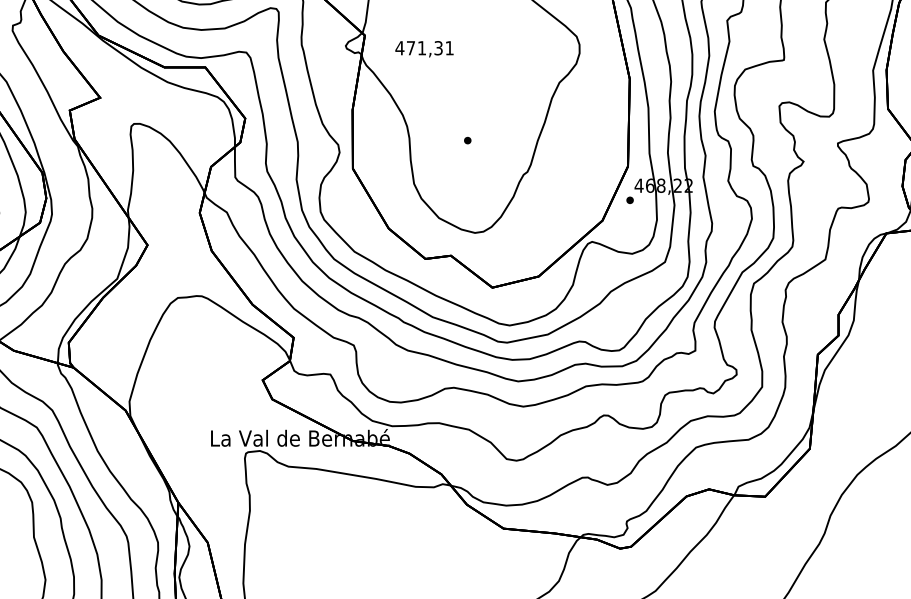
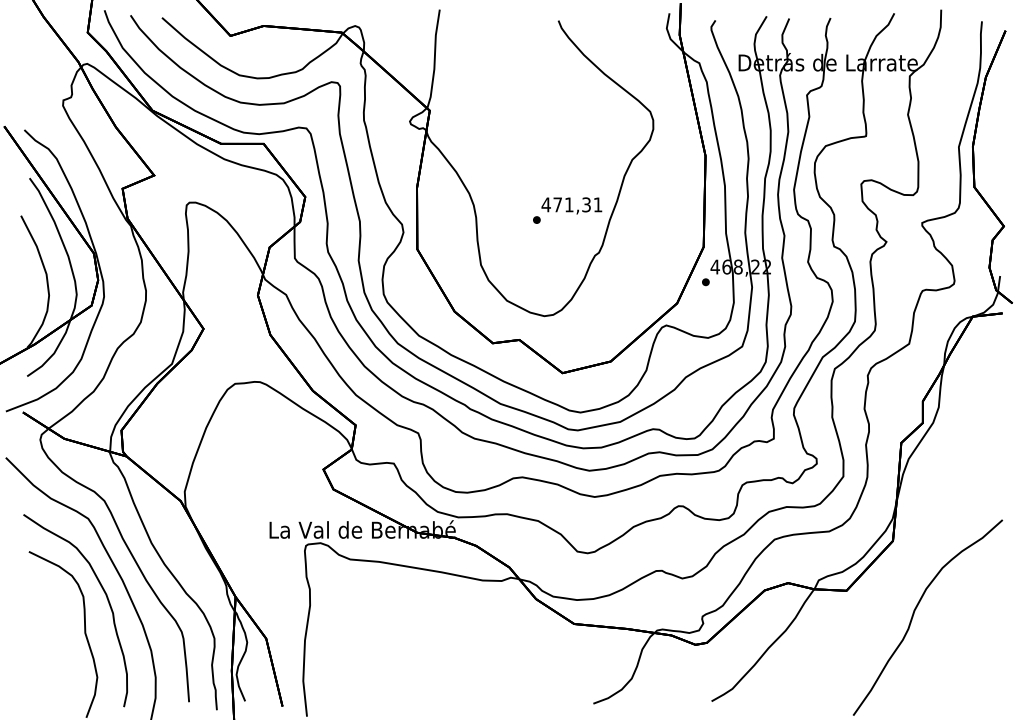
text: (424, 48) -> (571, 205), moved

